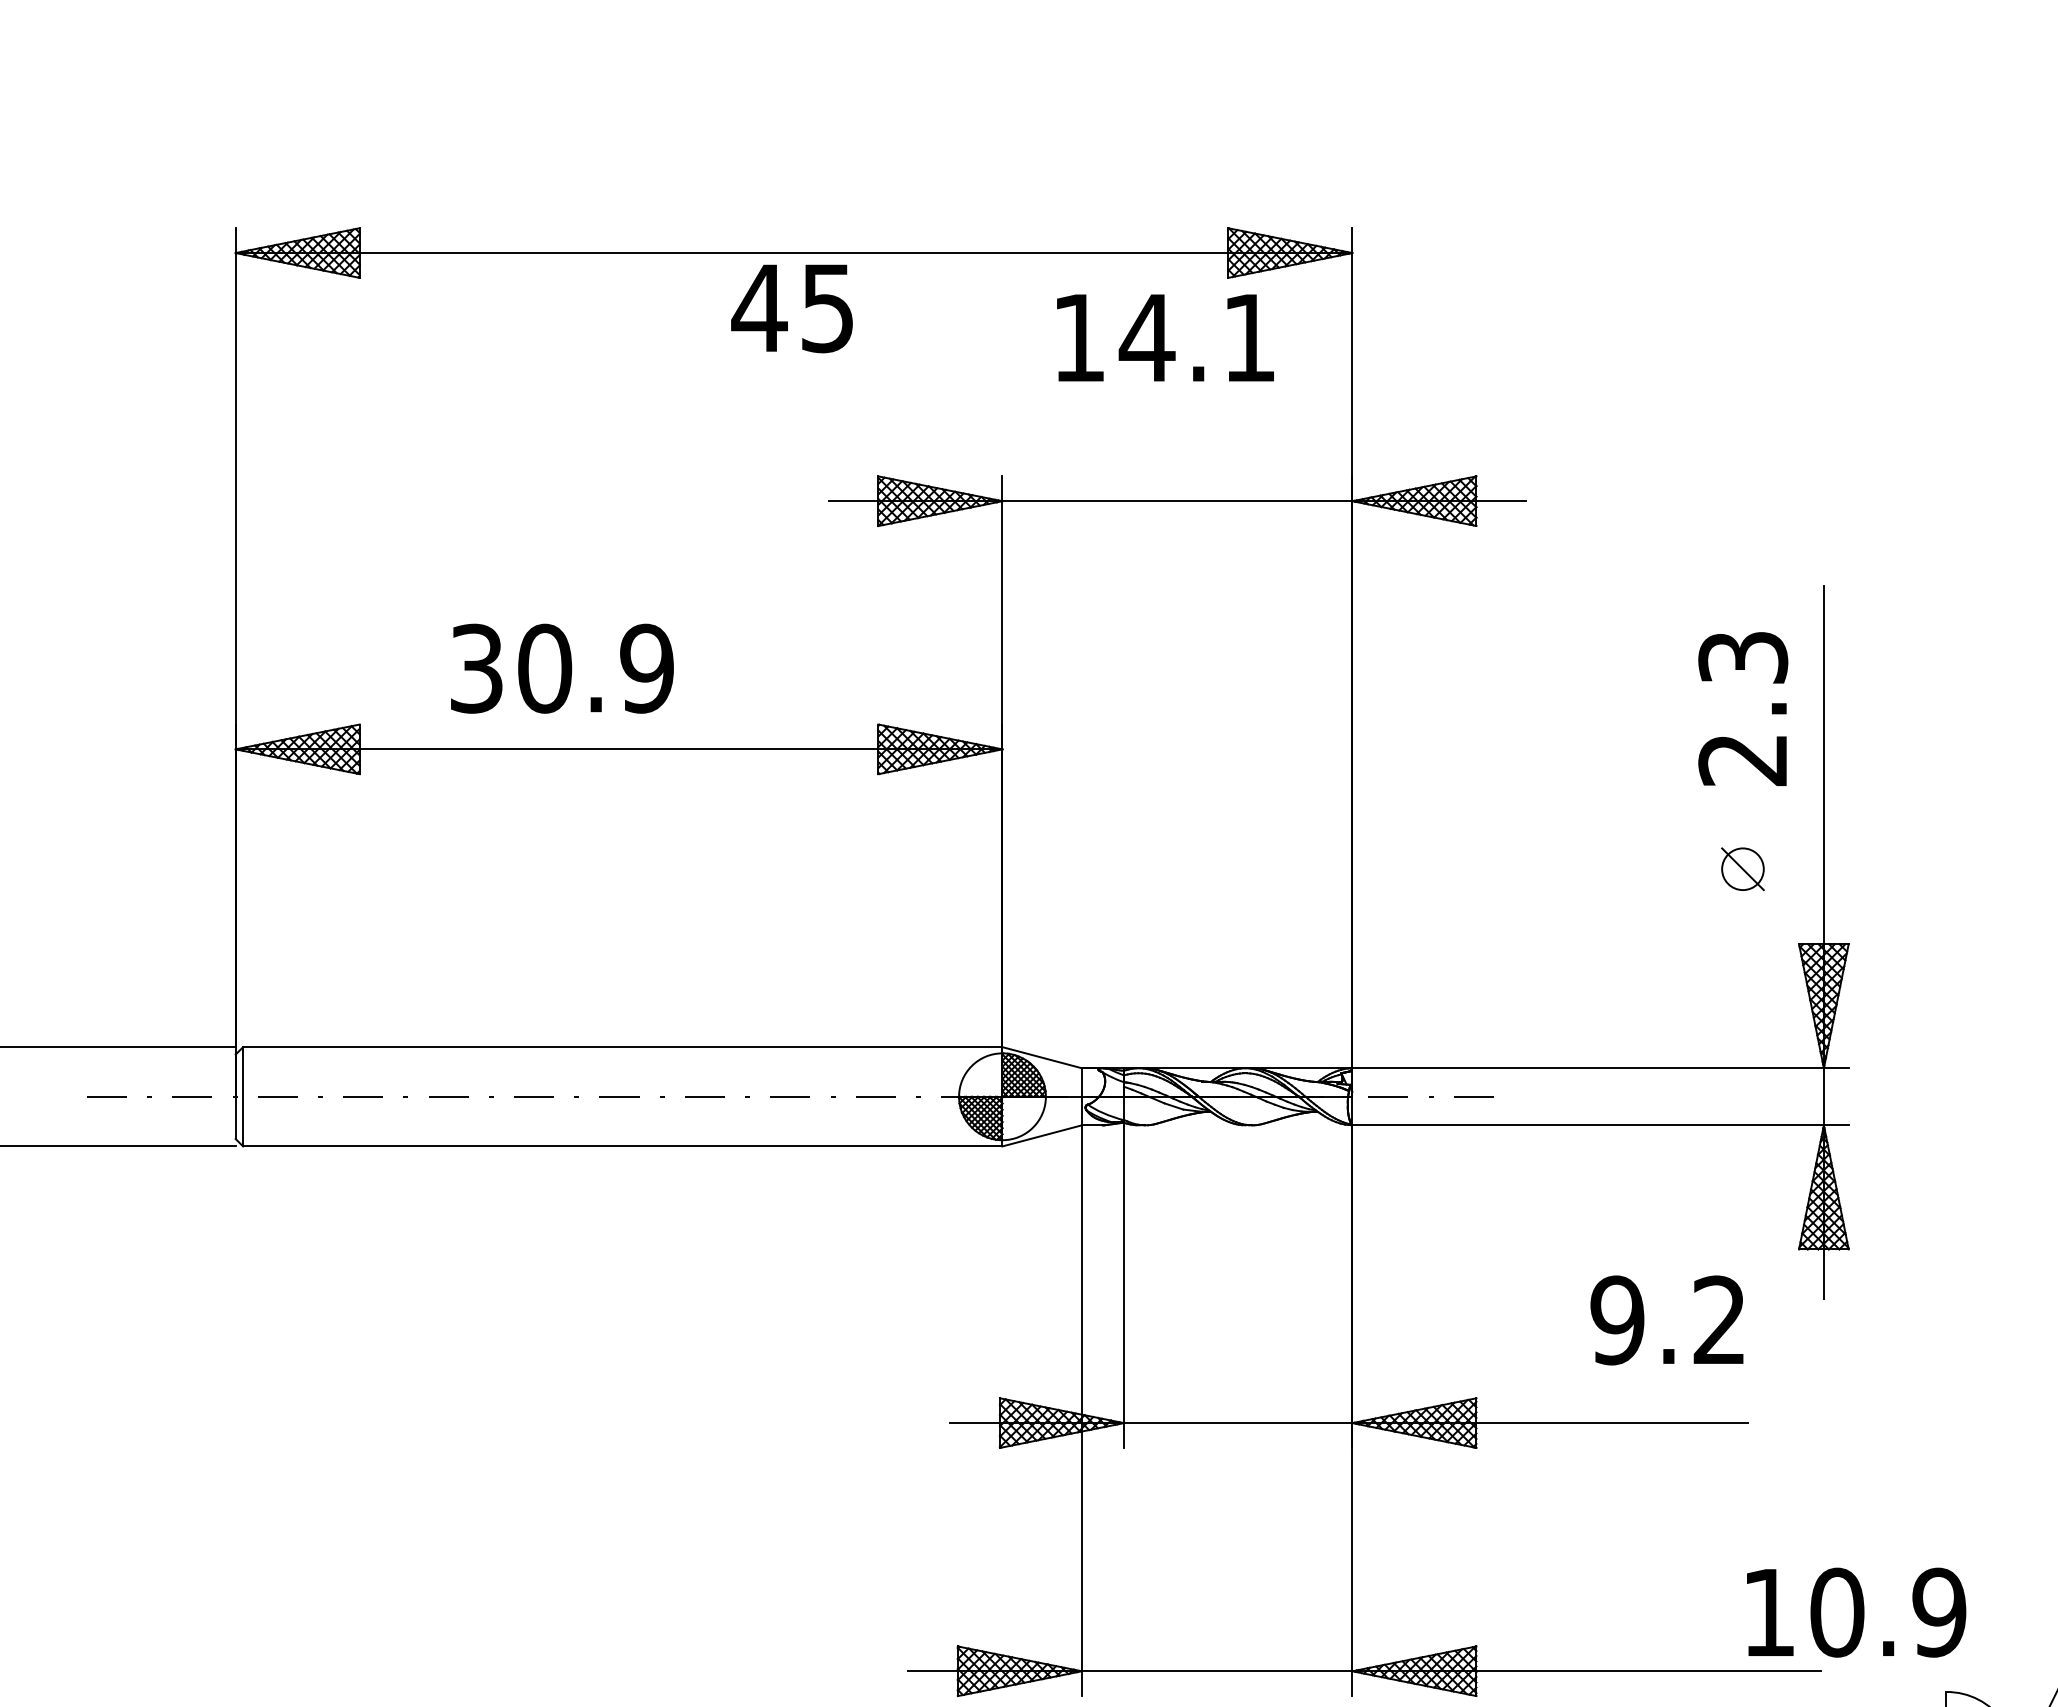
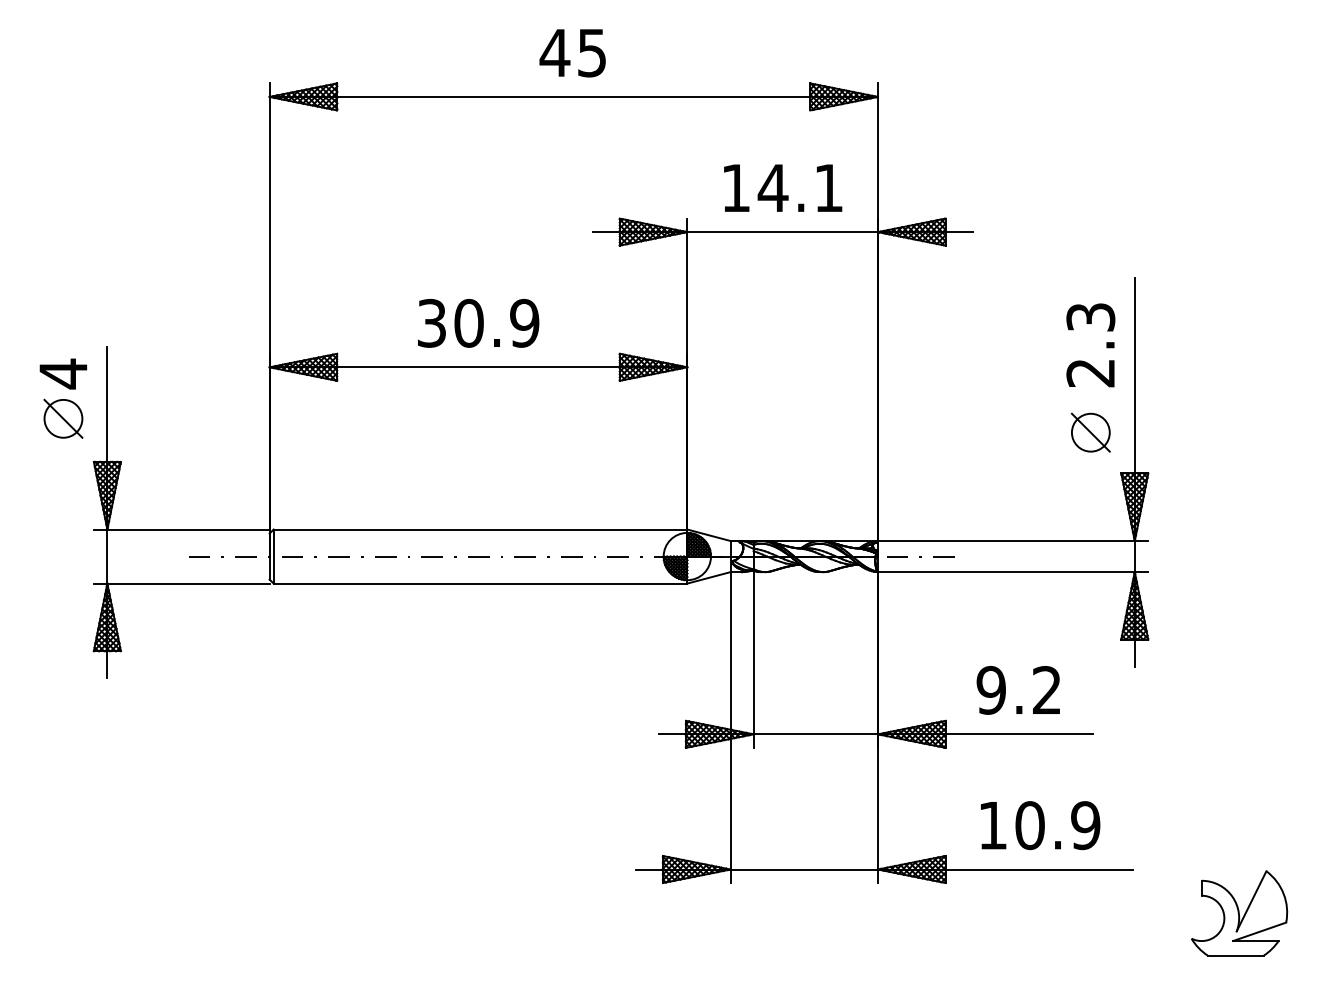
text: (791, 309) -> (572, 53), moved
text: (1166, 336) -> (783, 187), moved
text: (562, 667) -> (478, 322), moved
part: (1742, 869) -> (1090, 432), size x1.67
text: (1665, 1320) -> (1017, 690), moved
text: (1856, 1612) -> (1040, 825), moved

